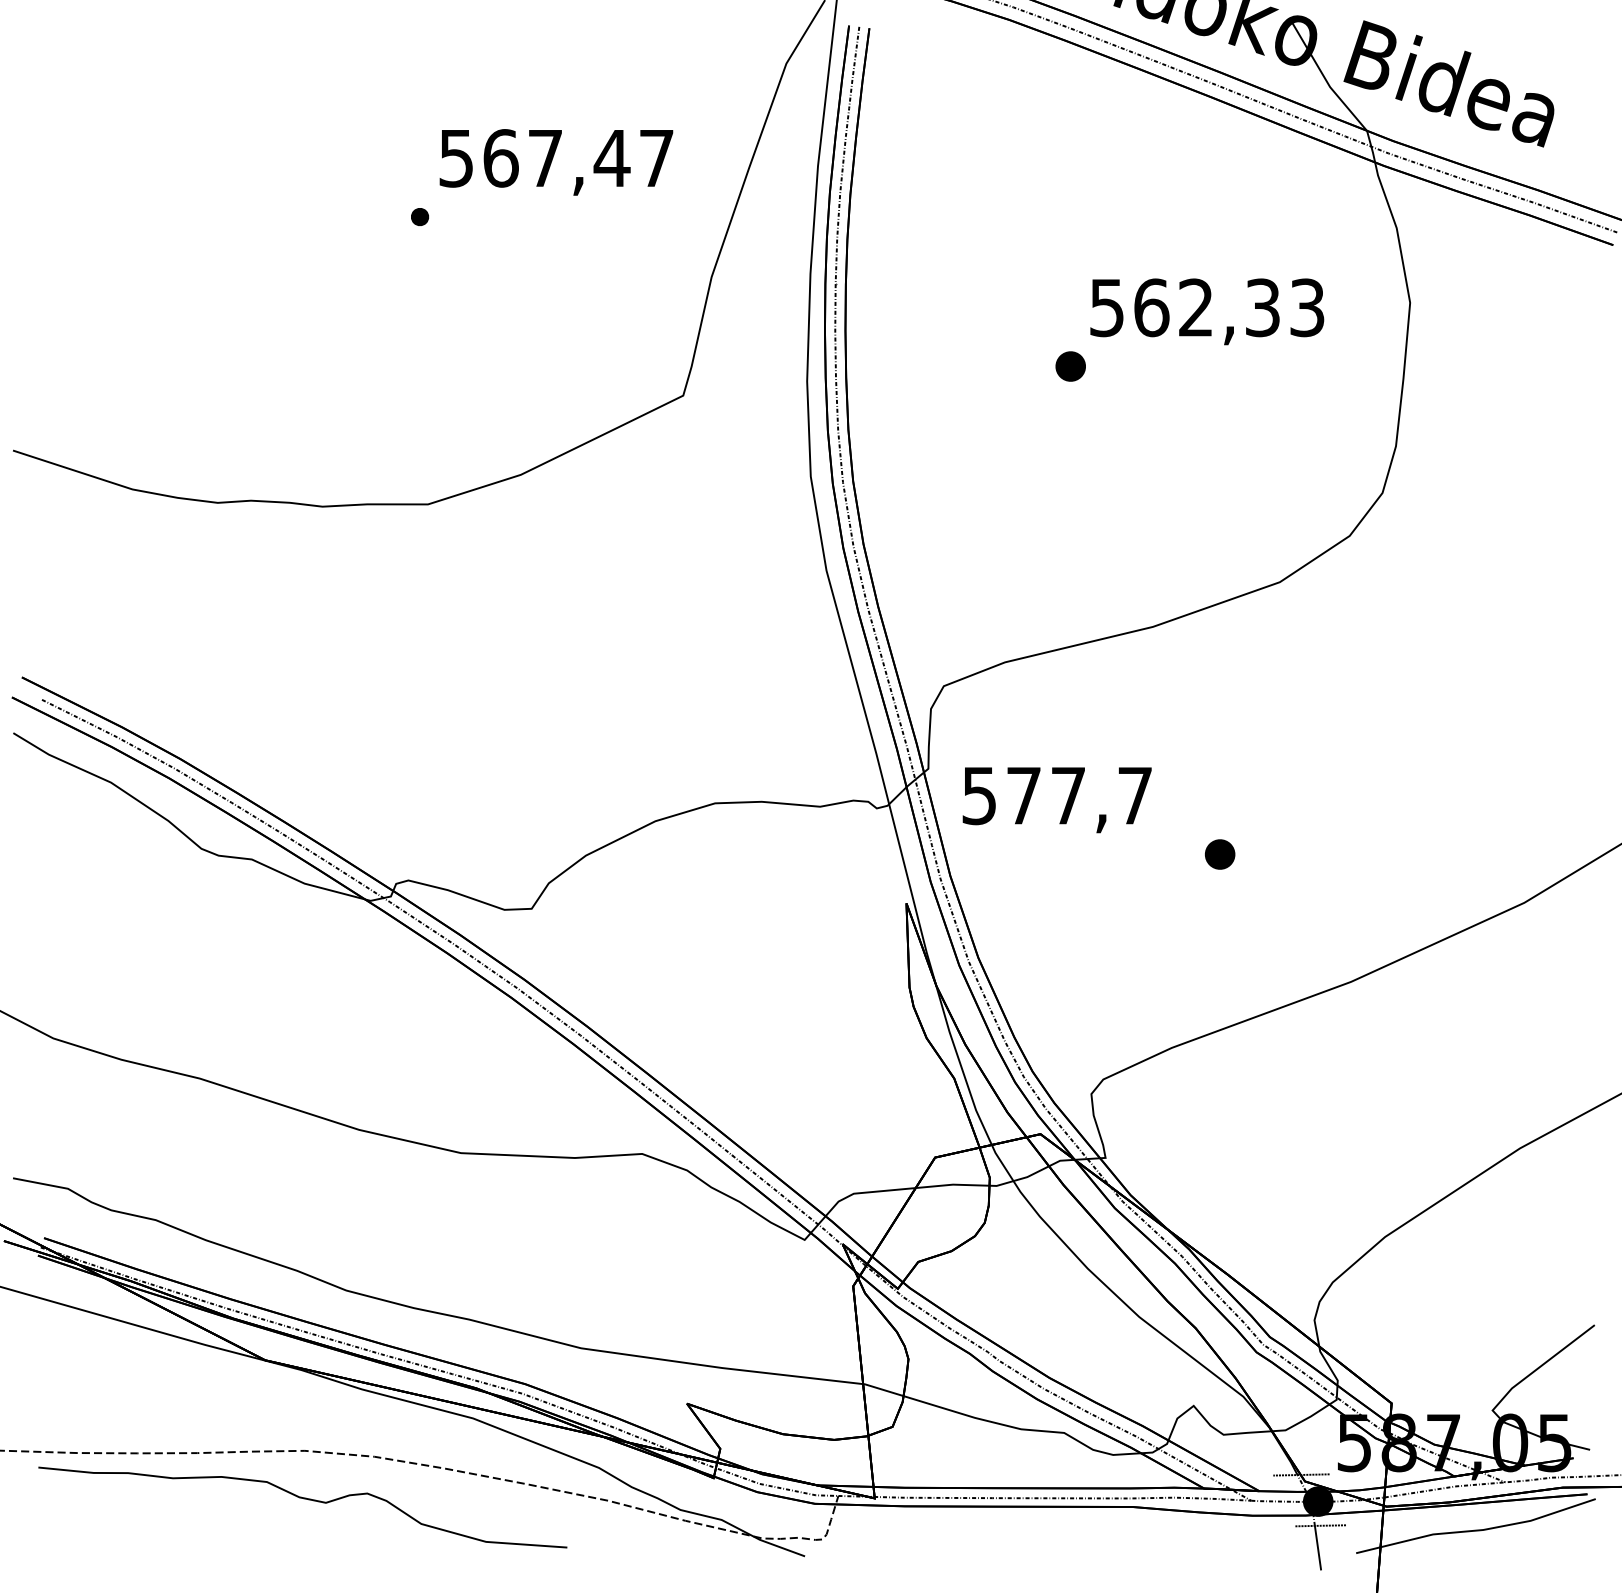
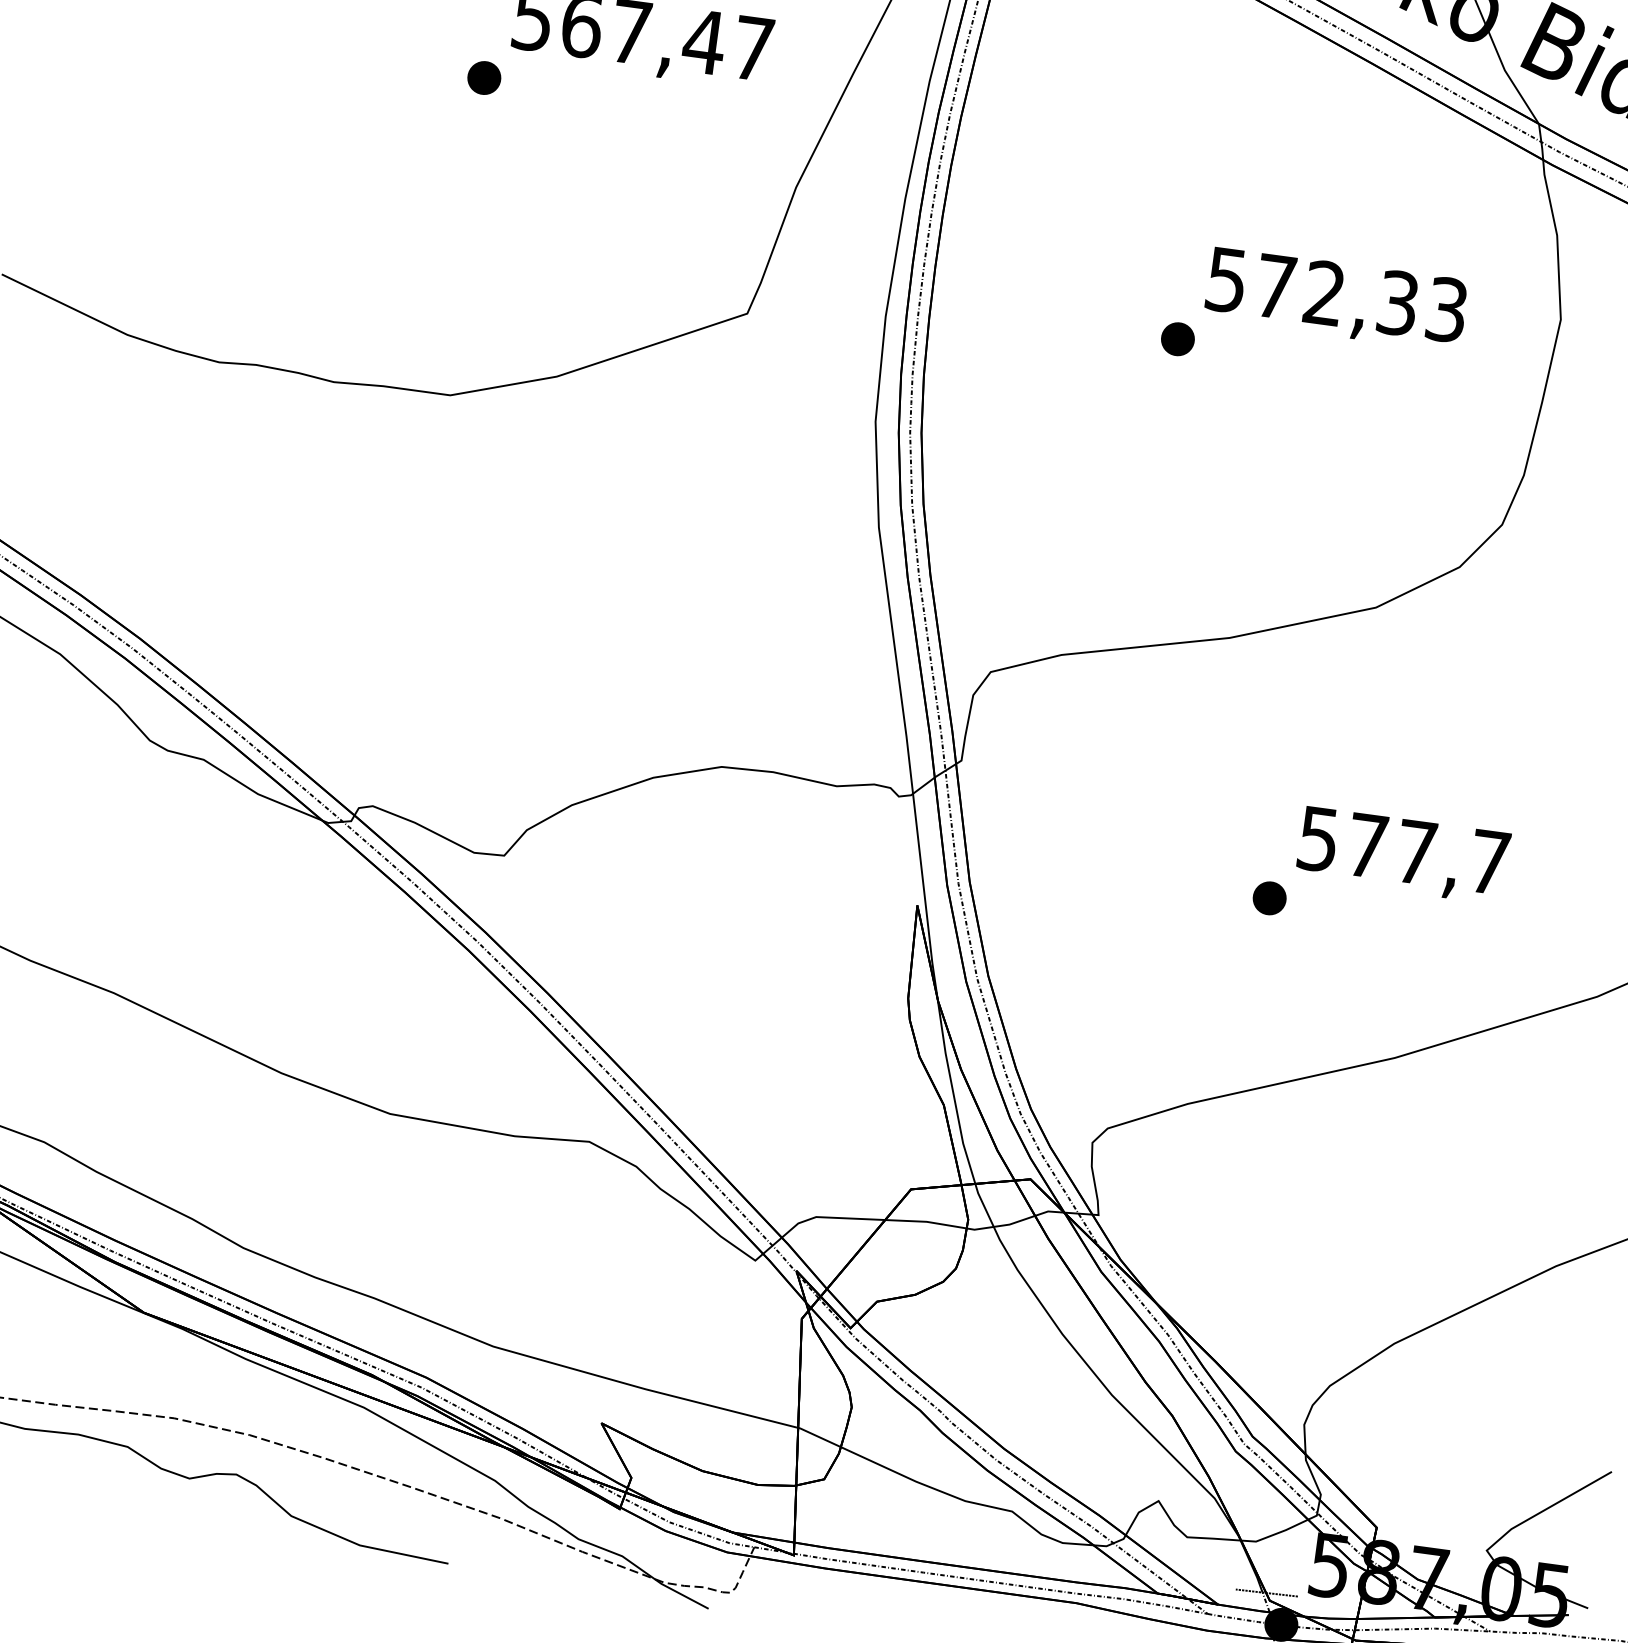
part: (419, 216) -> (483, 77), size x1.67
text: (1151, 307) -> (1275, 286), 562,33 -> 572,33
text: (1056, 800) -> (1402, 855), moved

